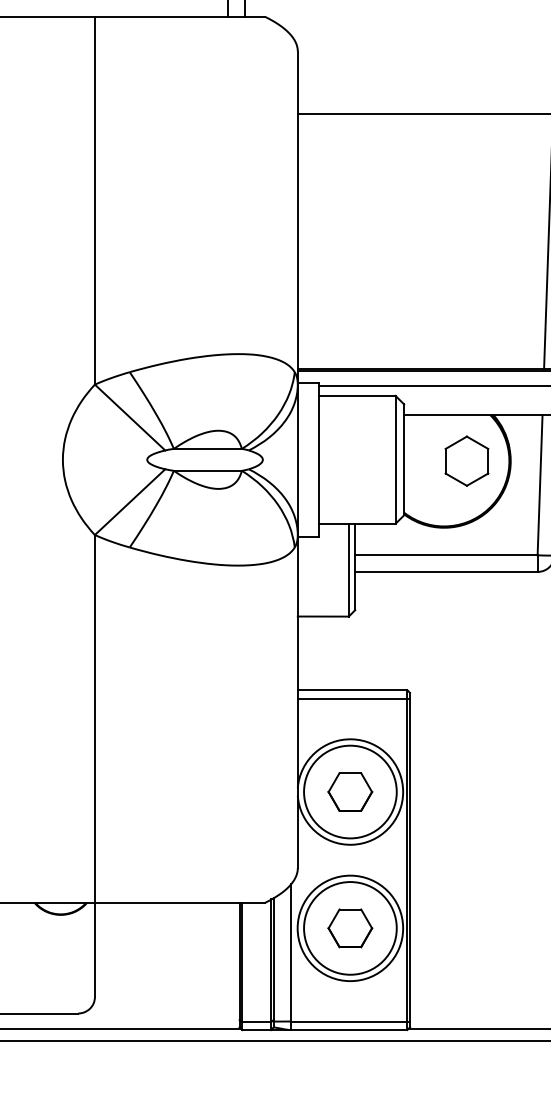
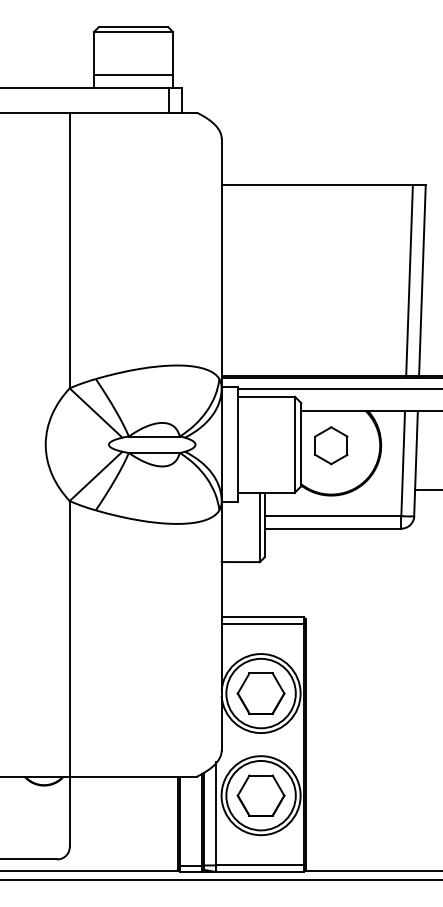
part: (467, 460) -> (331, 445), moved
part: (349, 791) -> (260, 693), size x1.43
part: (349, 928) -> (260, 795), size x1.43

